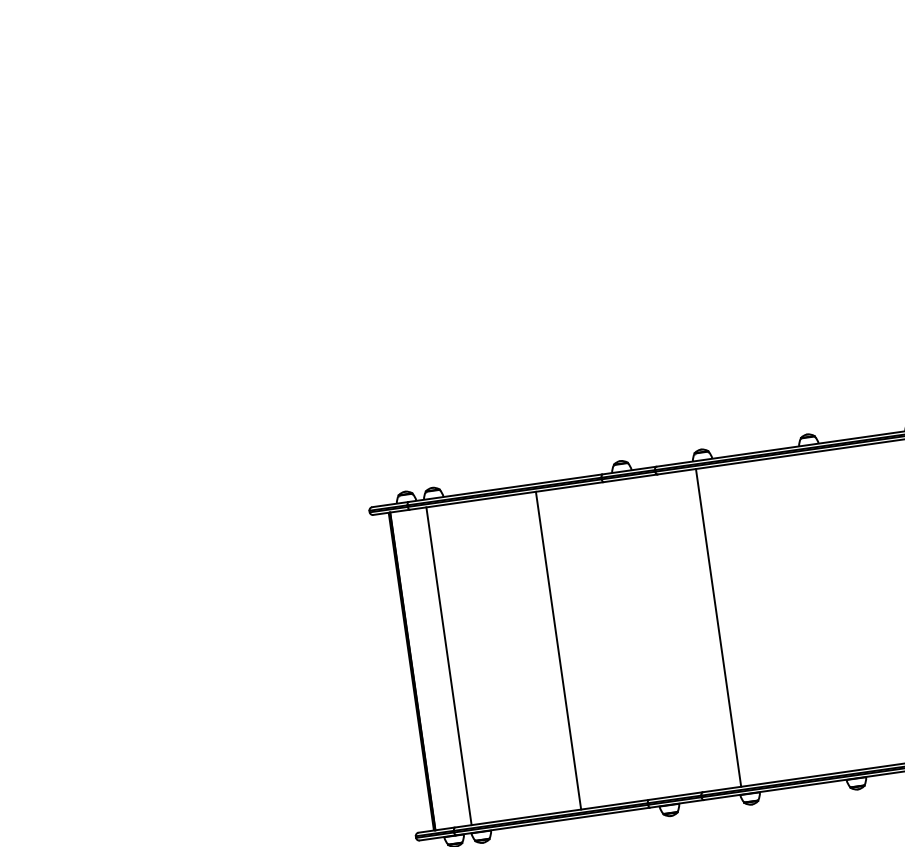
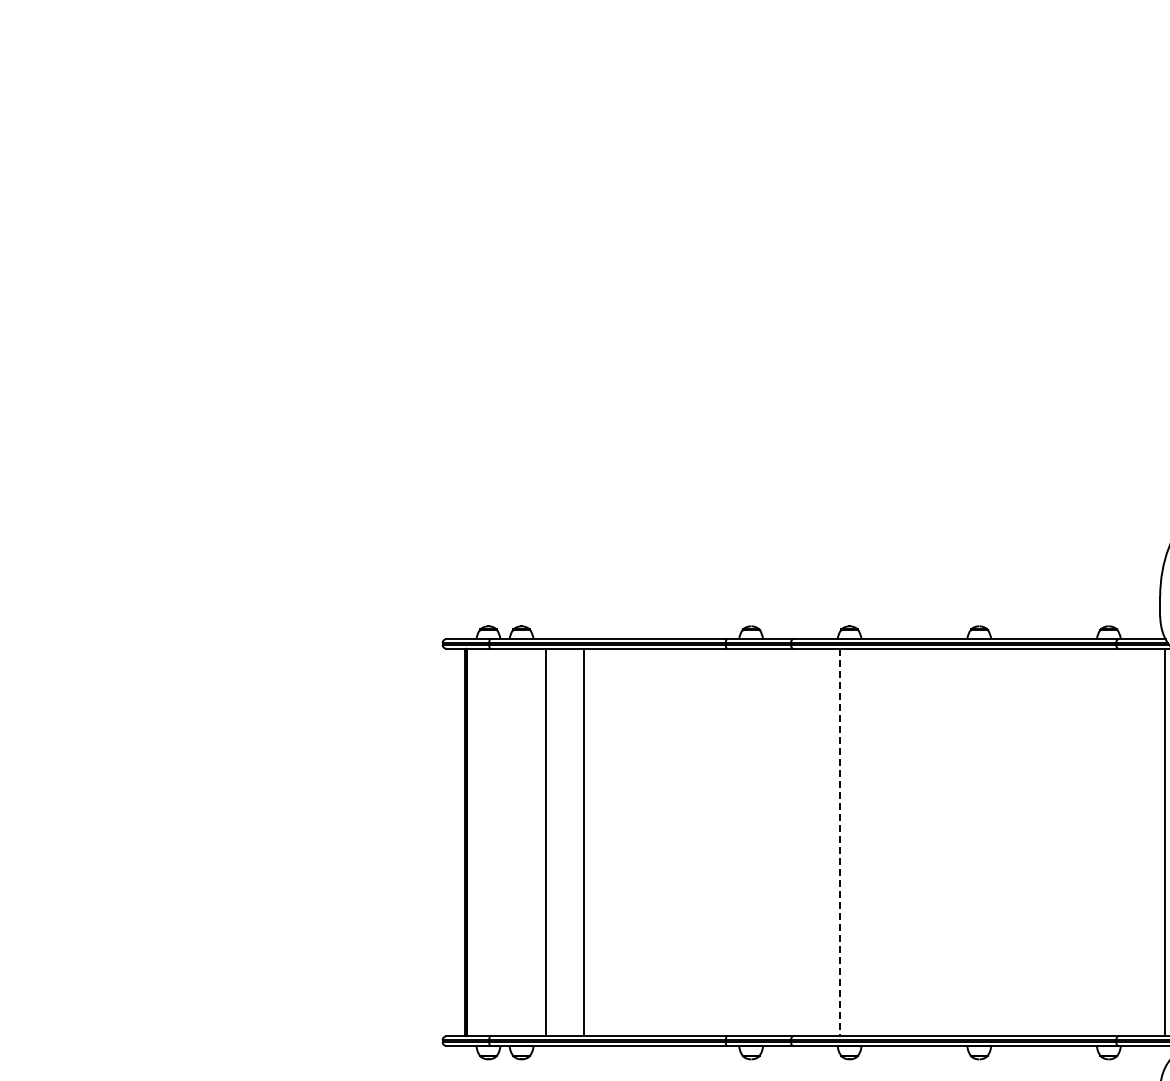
line: (718, 627) -> (840, 842), solid -> dashed
line: (558, 650) -> (583, 842), moved
line: (449, 666) -> (546, 842), moved

